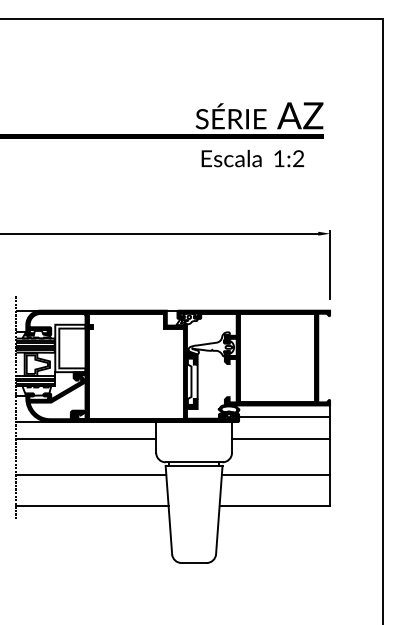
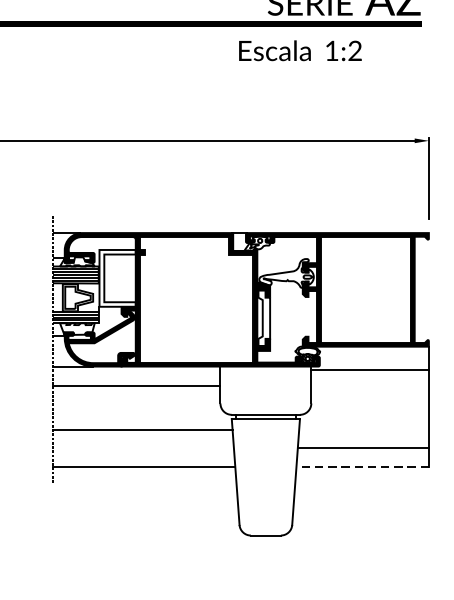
text: (252, 158) -> (299, 50), moved
line: (284, 417) -> (374, 361), removed
line: (281, 438) -> (370, 369), moved
line: (275, 475) -> (363, 448), moved
line: (274, 506) -> (362, 467), solid -> dashed

